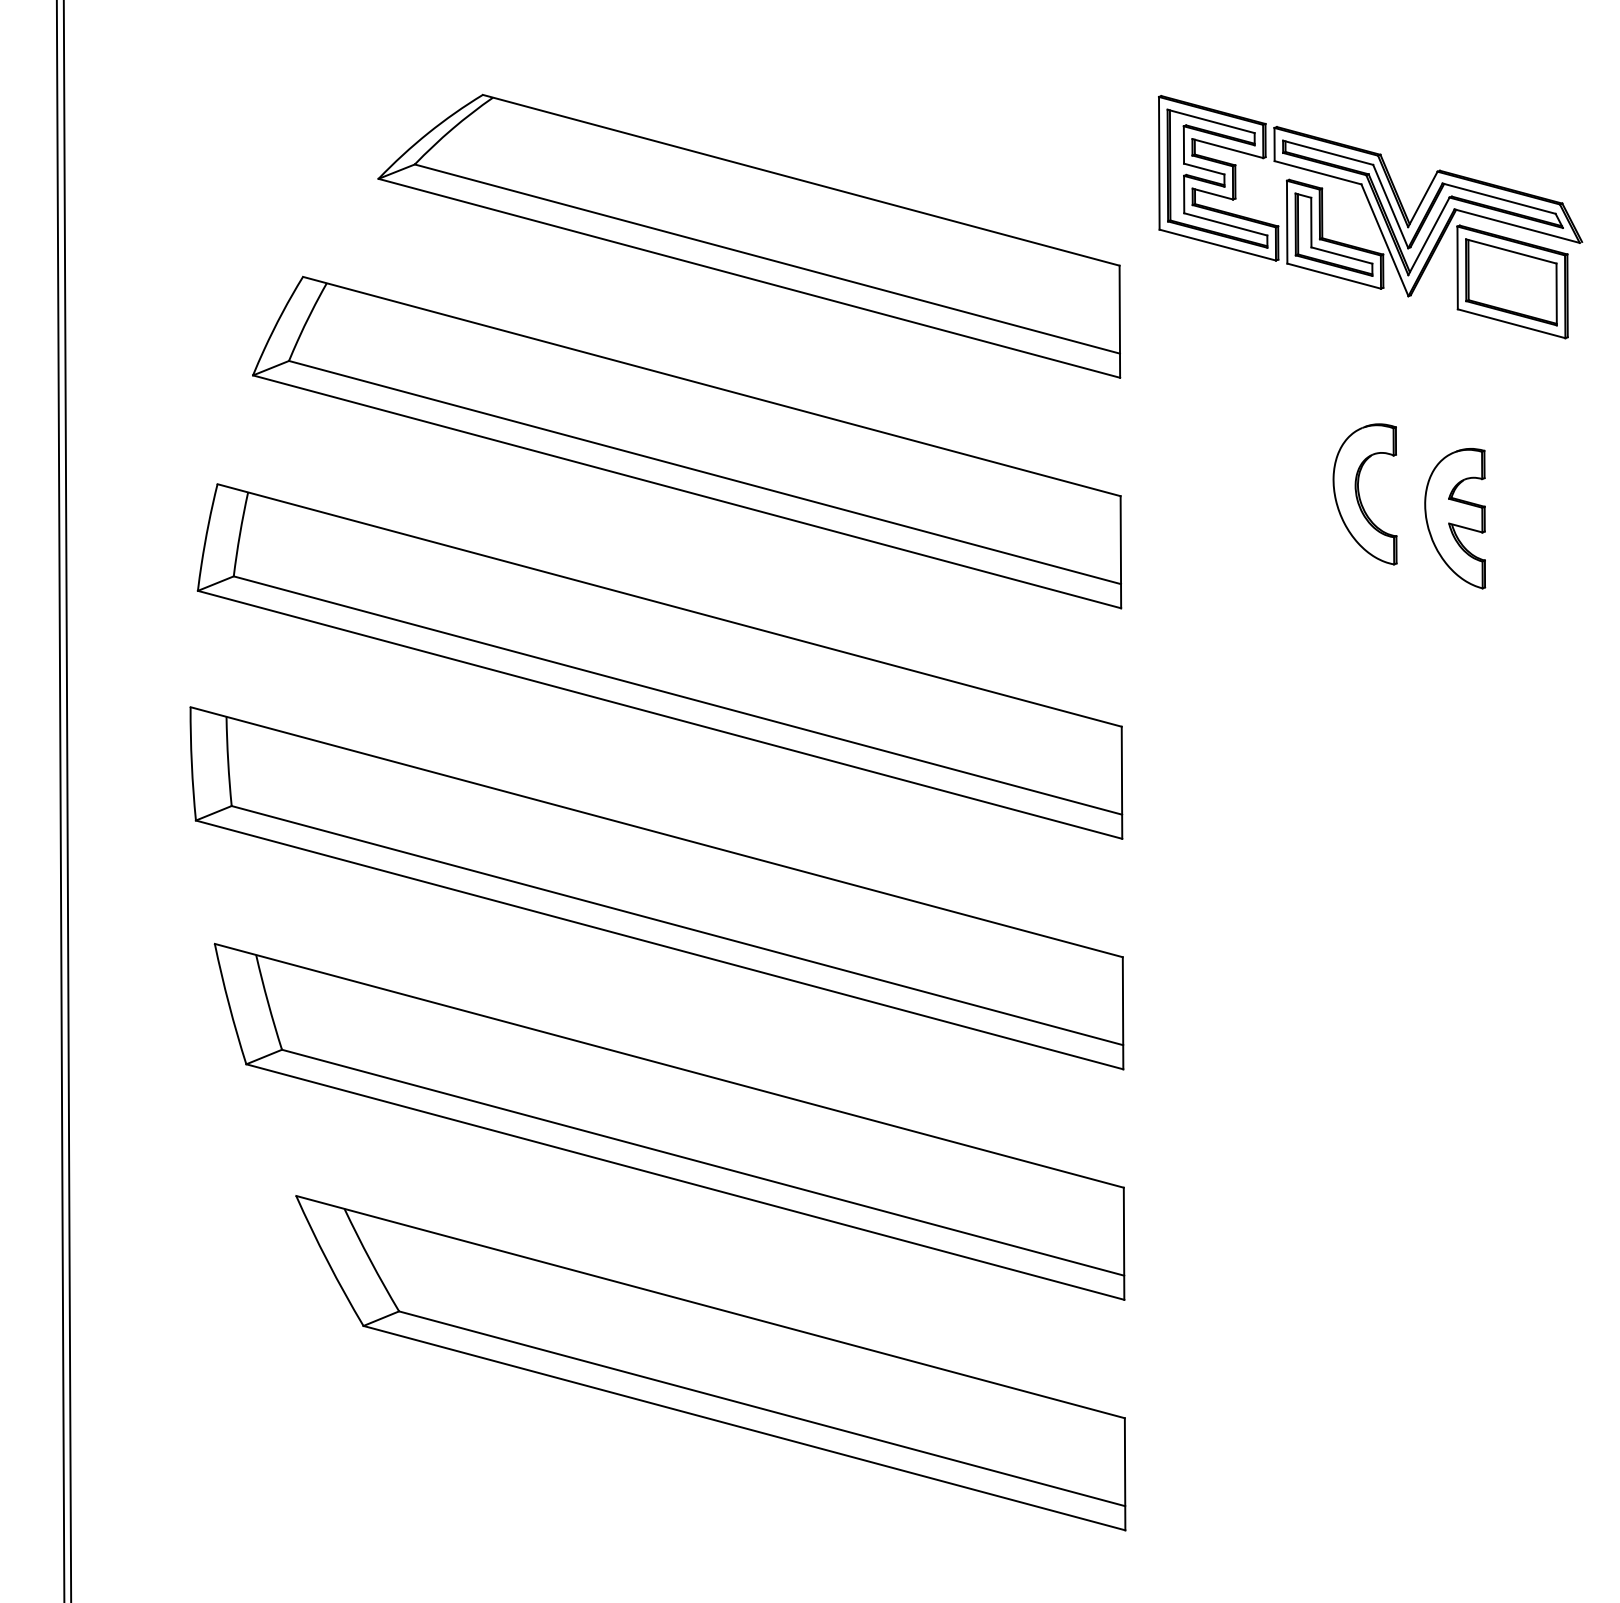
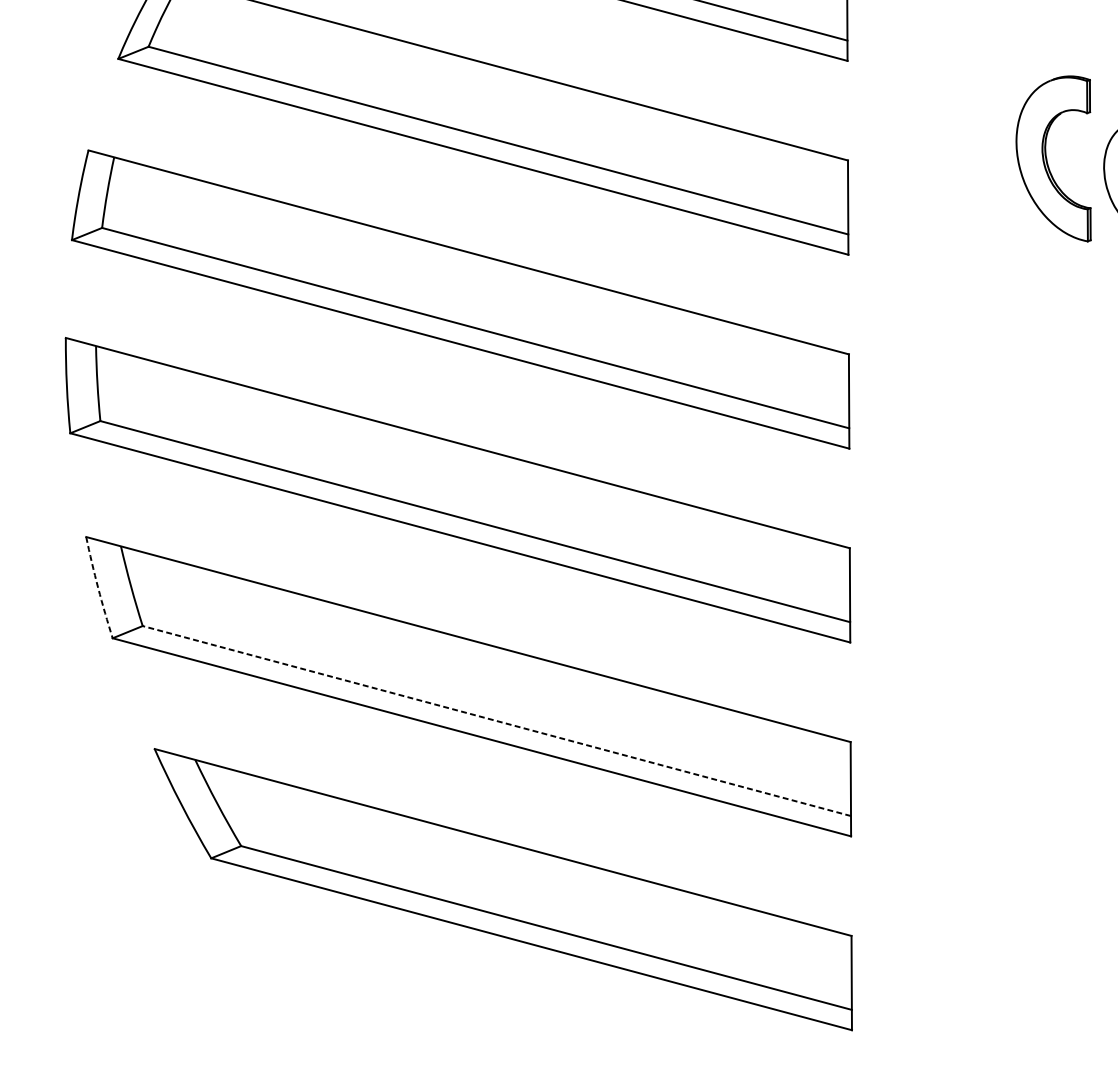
part: (1364, 494) -> (1053, 159), size x1.4
arc: (229, 1004) -> (98, 587), solid -> dashed
line: (703, 1162) -> (497, 720), solid -> dashed

